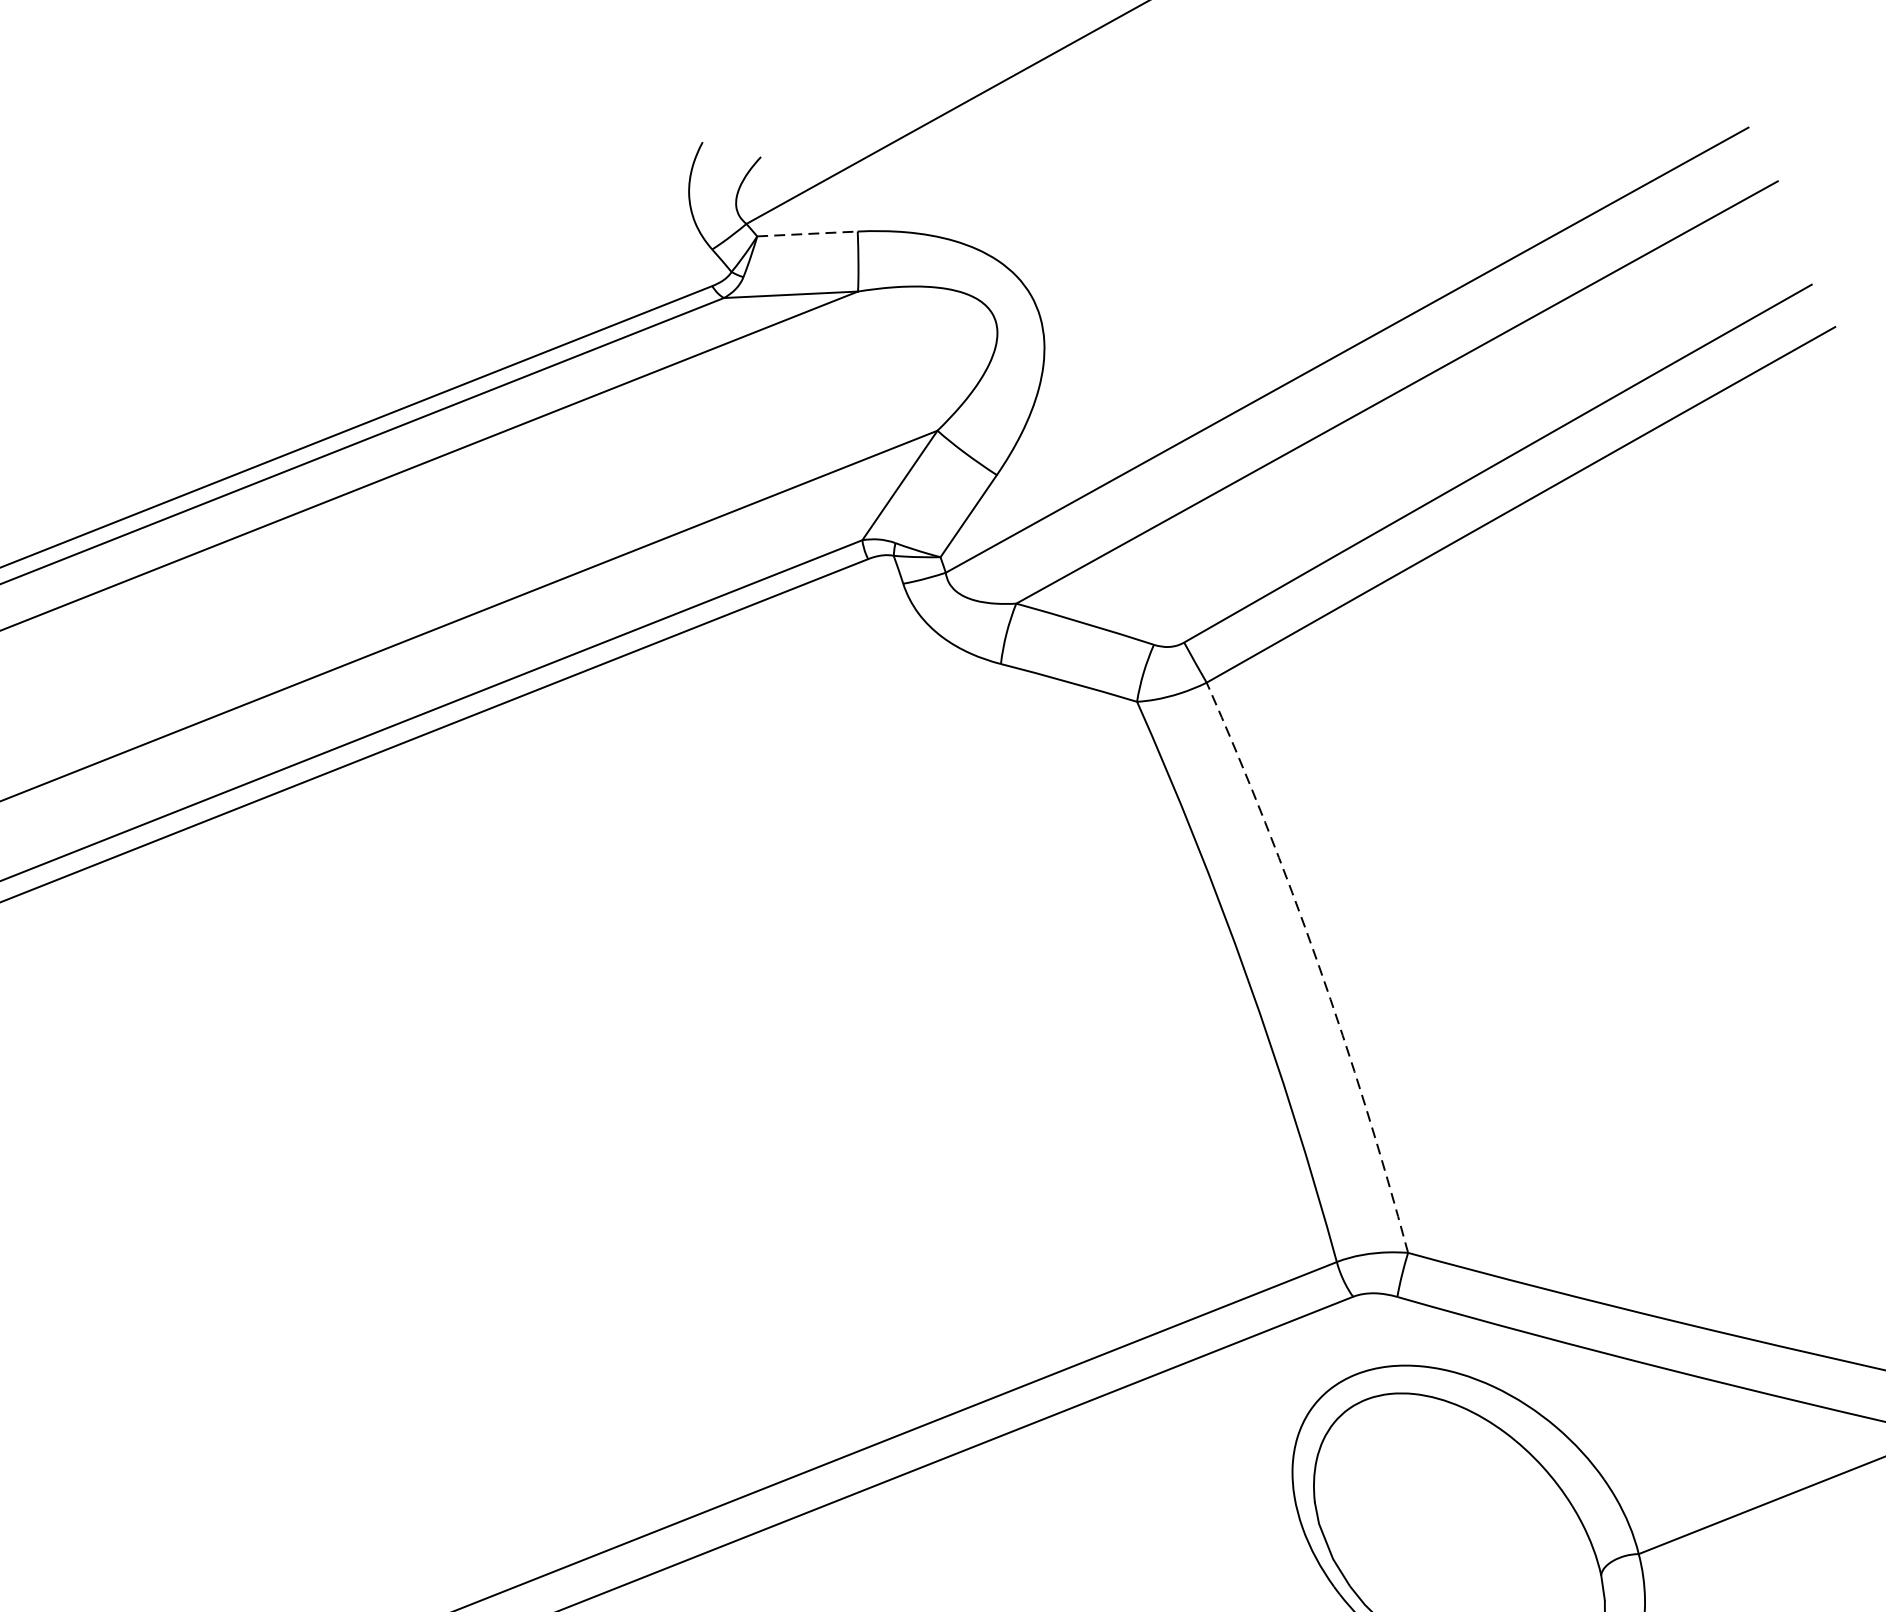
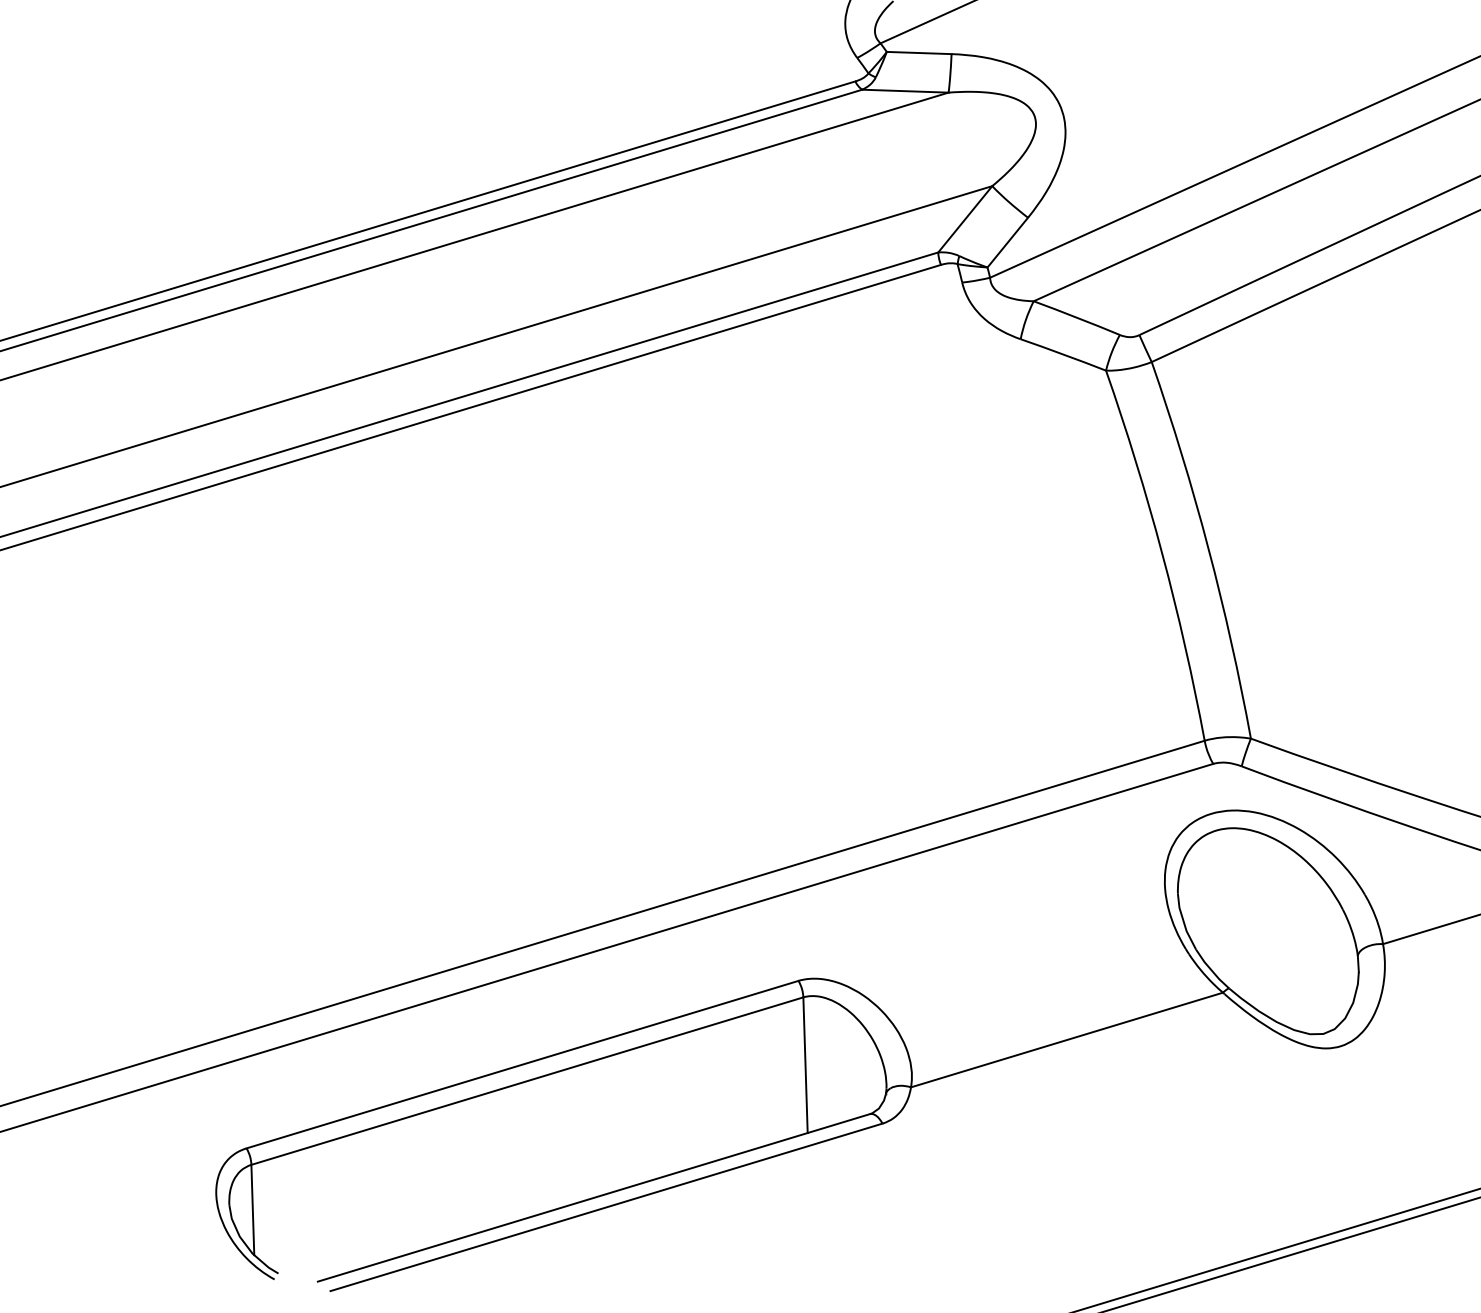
line: (808, 234) -> (919, 53), dashed -> solid
arc: (1318, 964) -> (1208, 548), dashed -> solid

